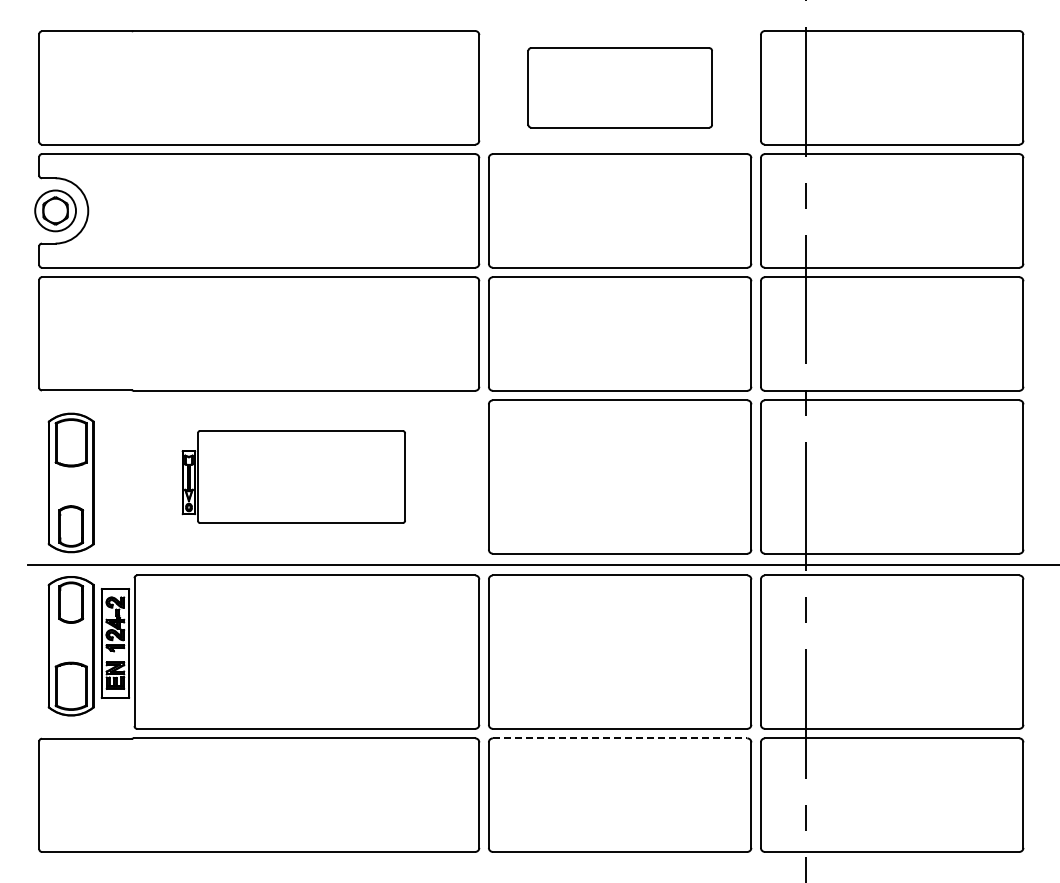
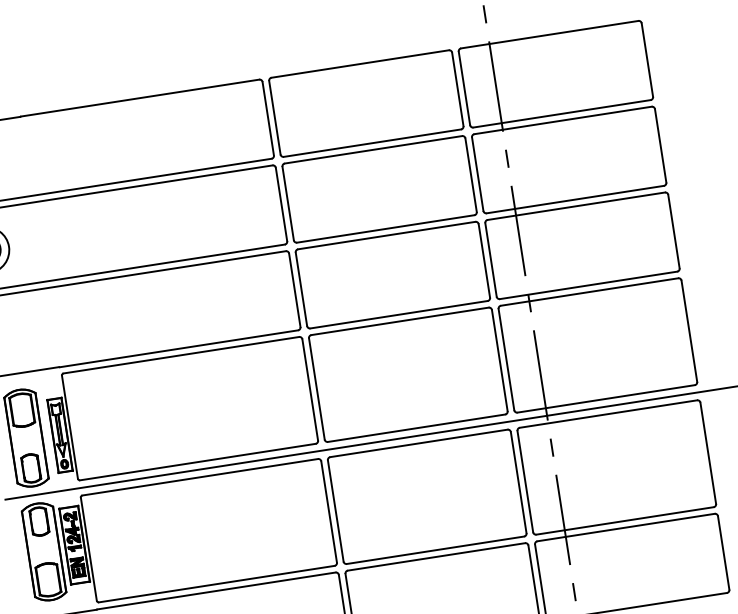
part: (620, 87) -> (366, 103), size x1.43
part: (293, 476) -> (180, 409), size x1.67
line: (620, 738) -> (436, 556), dashed -> solid

